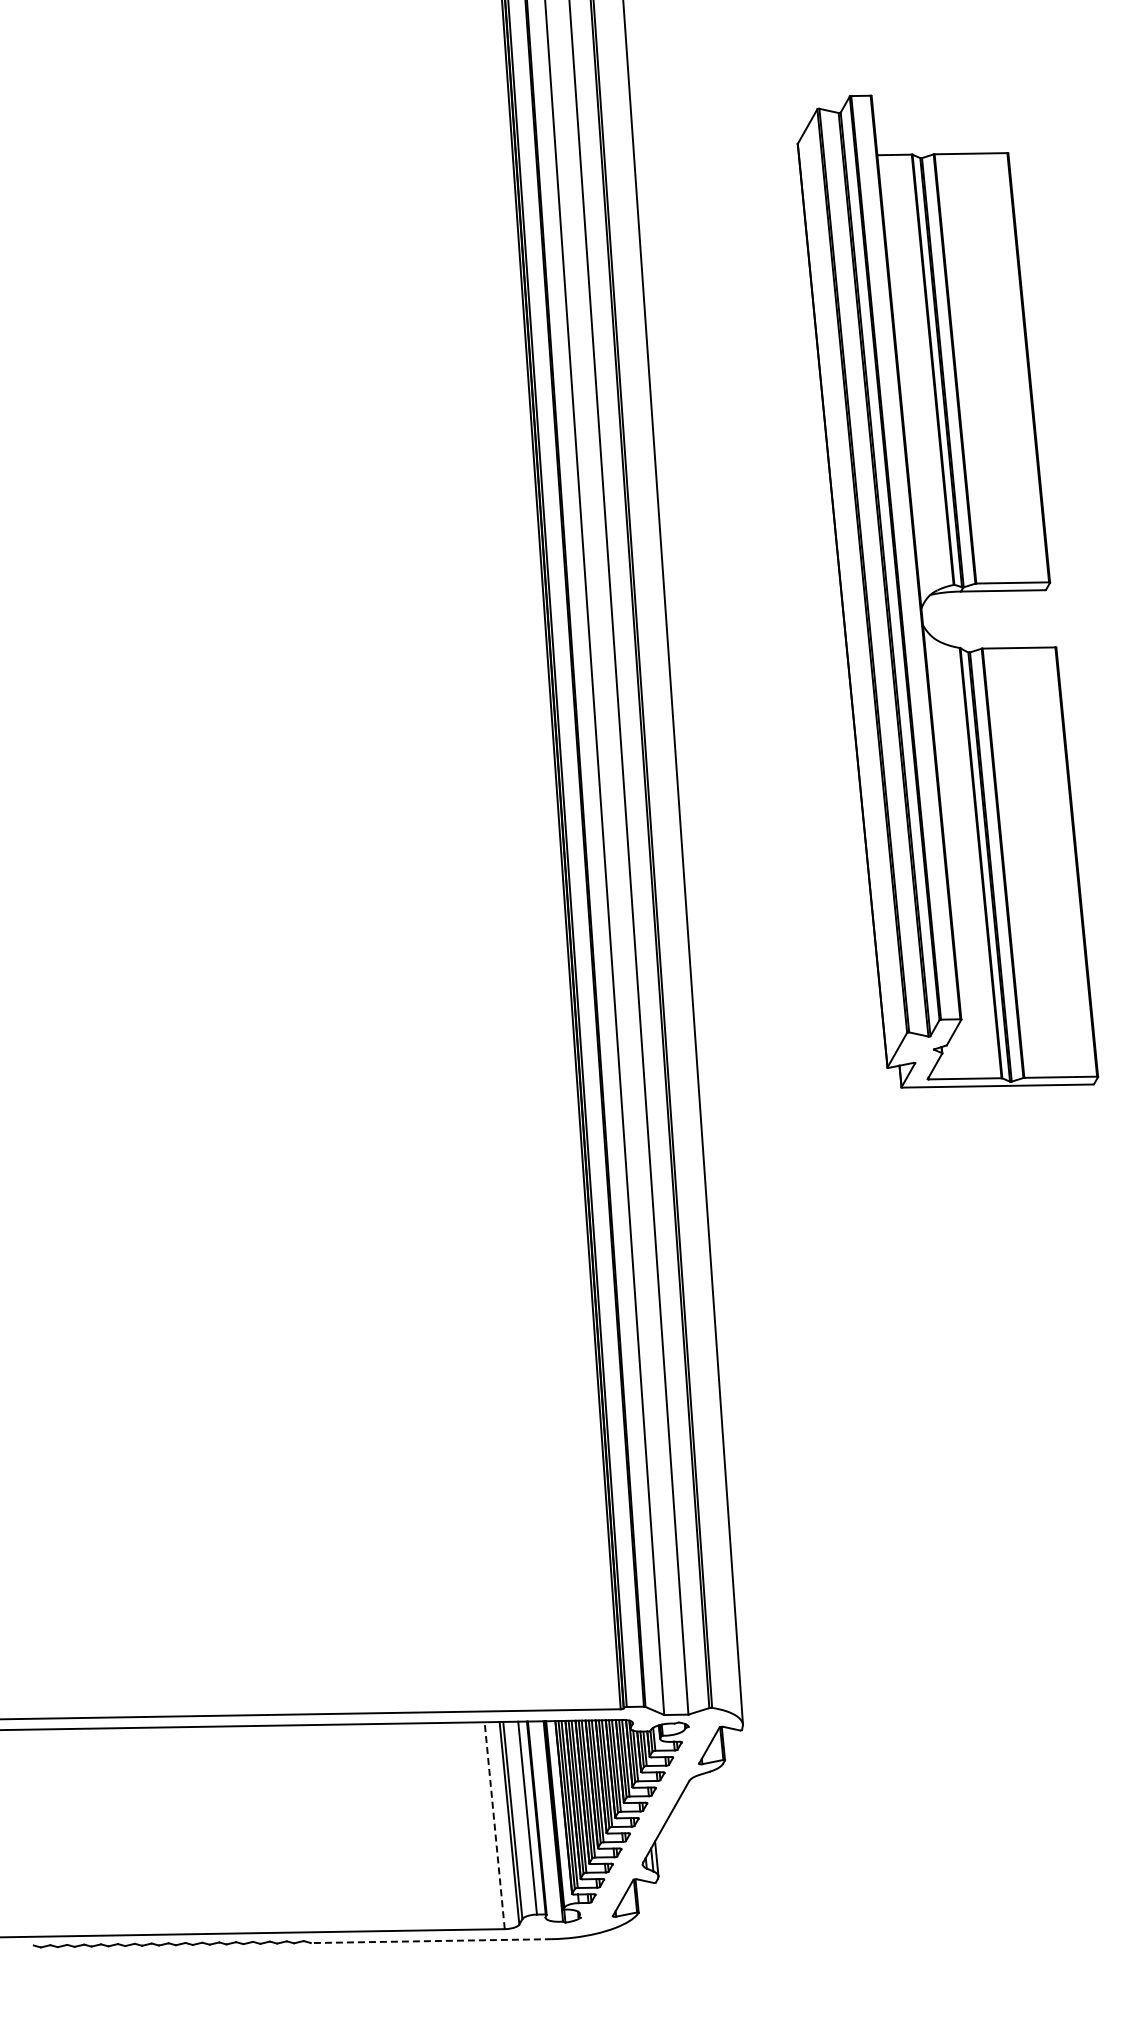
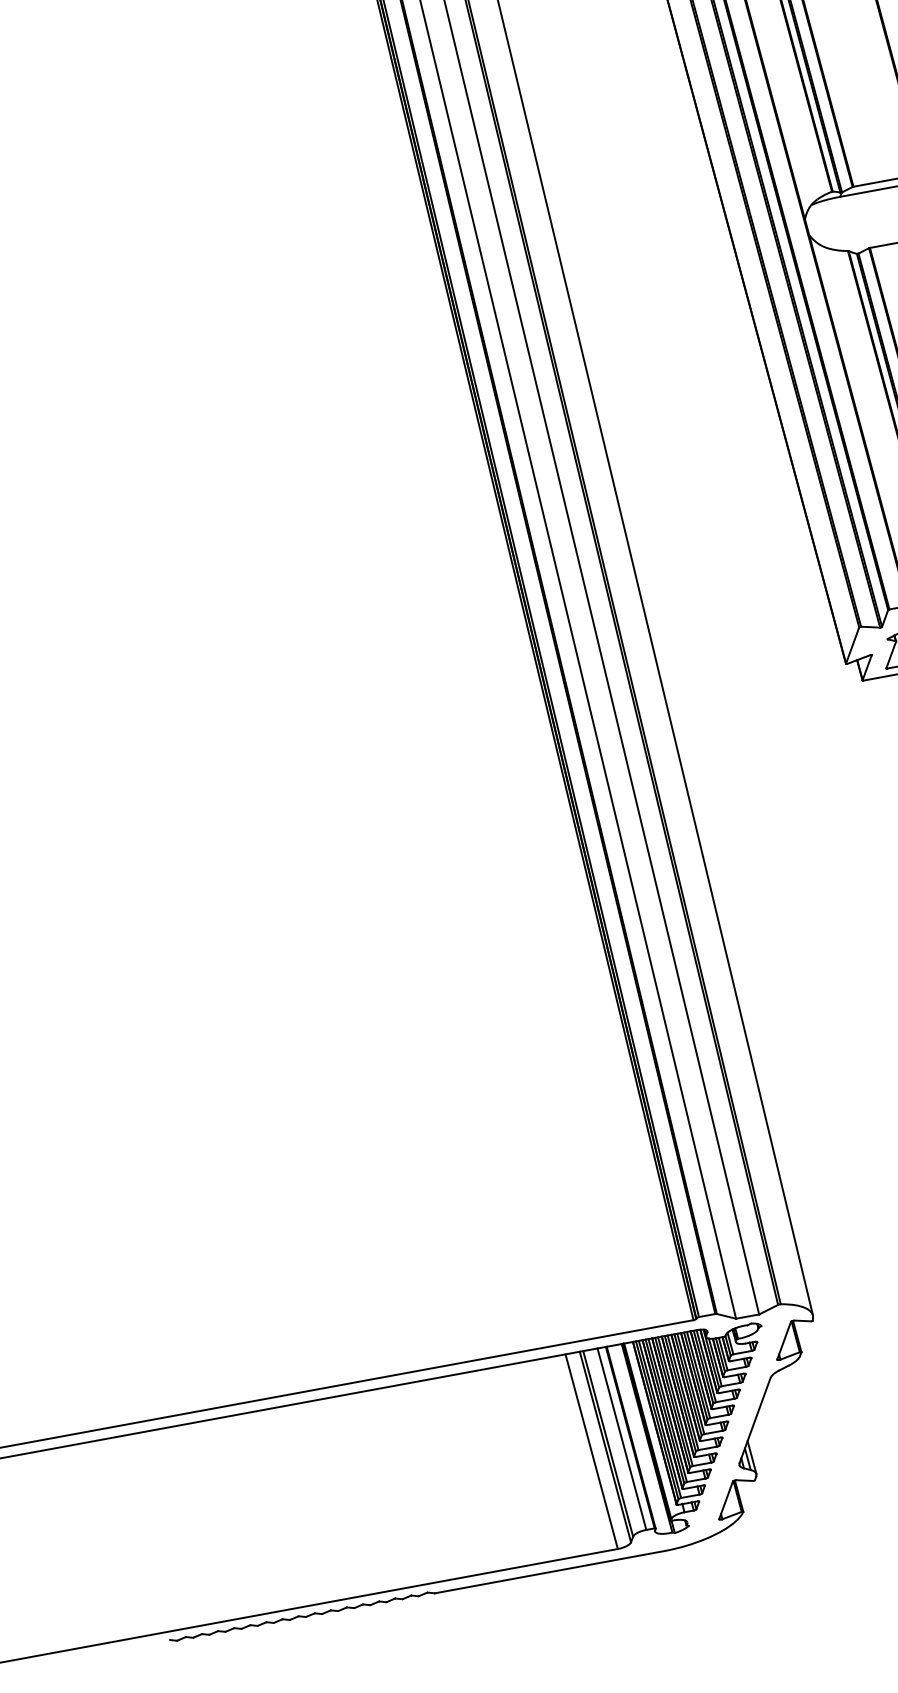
line: (494, 1825) -> (591, 1451), dashed -> solid
line: (431, 1941) -> (549, 1572), dashed -> solid

